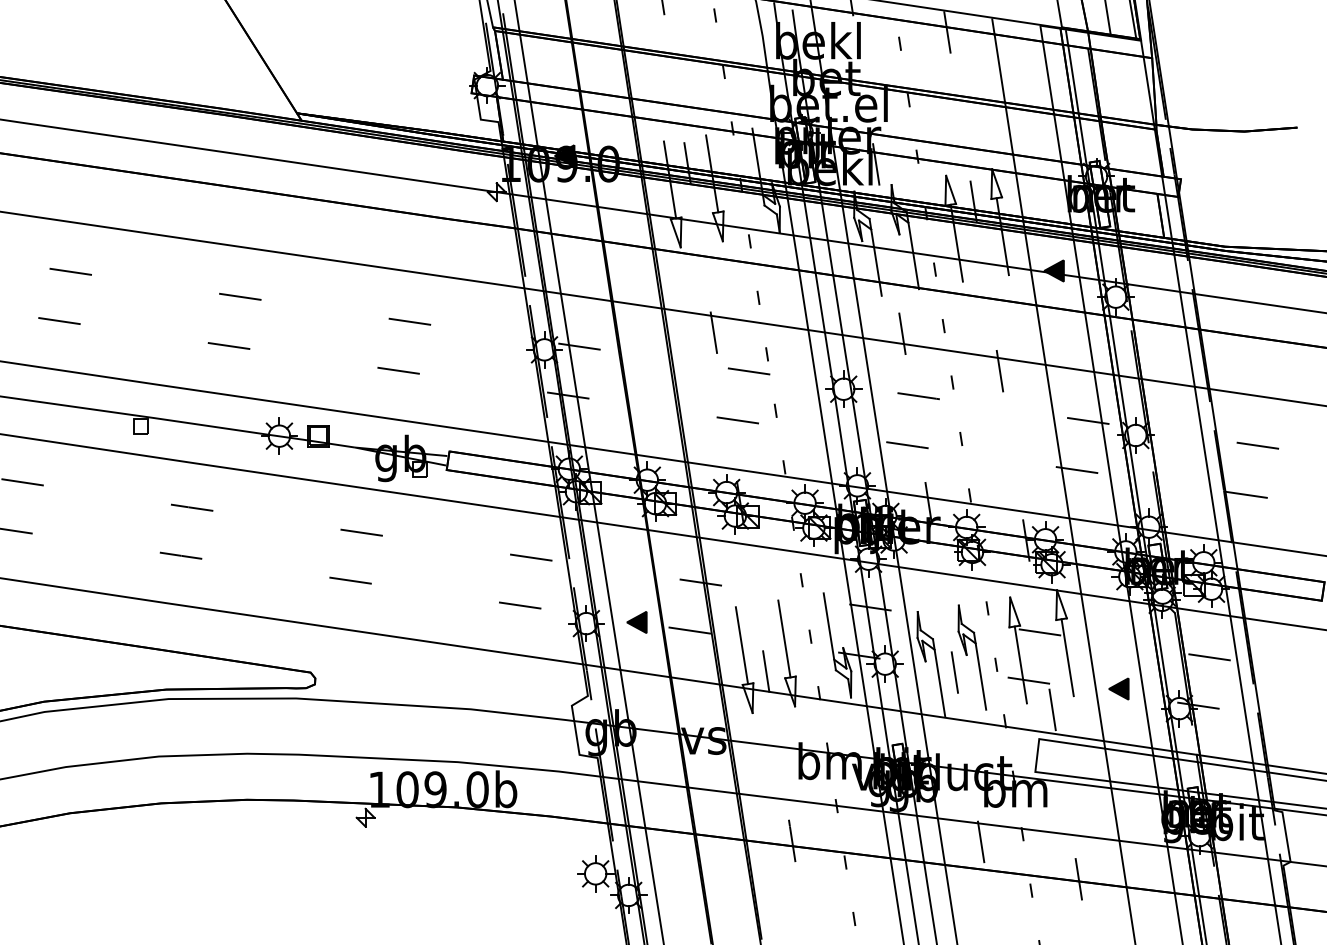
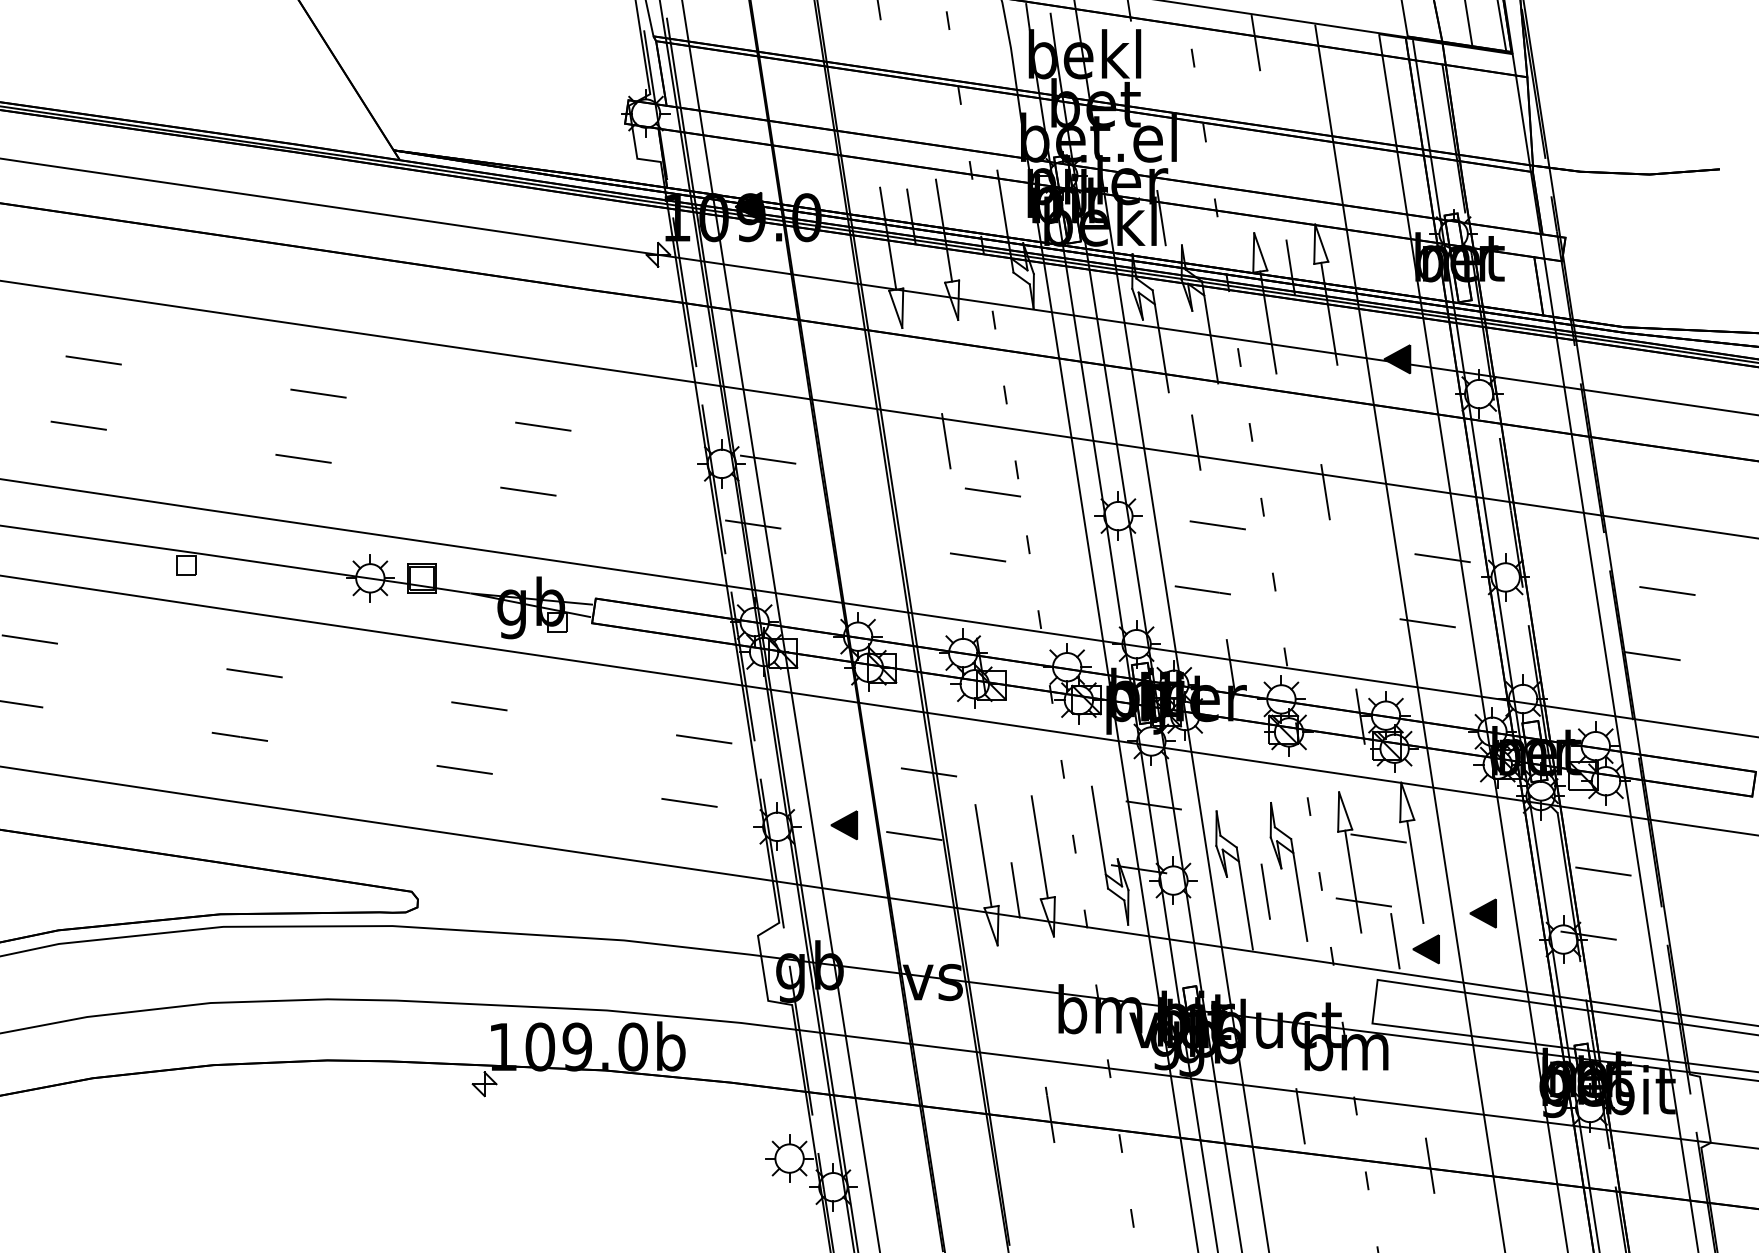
part: (1075, 715) -> (1425, 948), added

